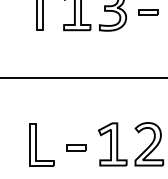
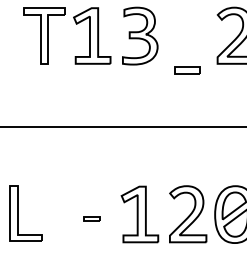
part: (148, 12) -> (187, 70), moved
part: (35, 144) -> (18, 213), moved
part: (76, 148) -> (91, 219), size x0.6

